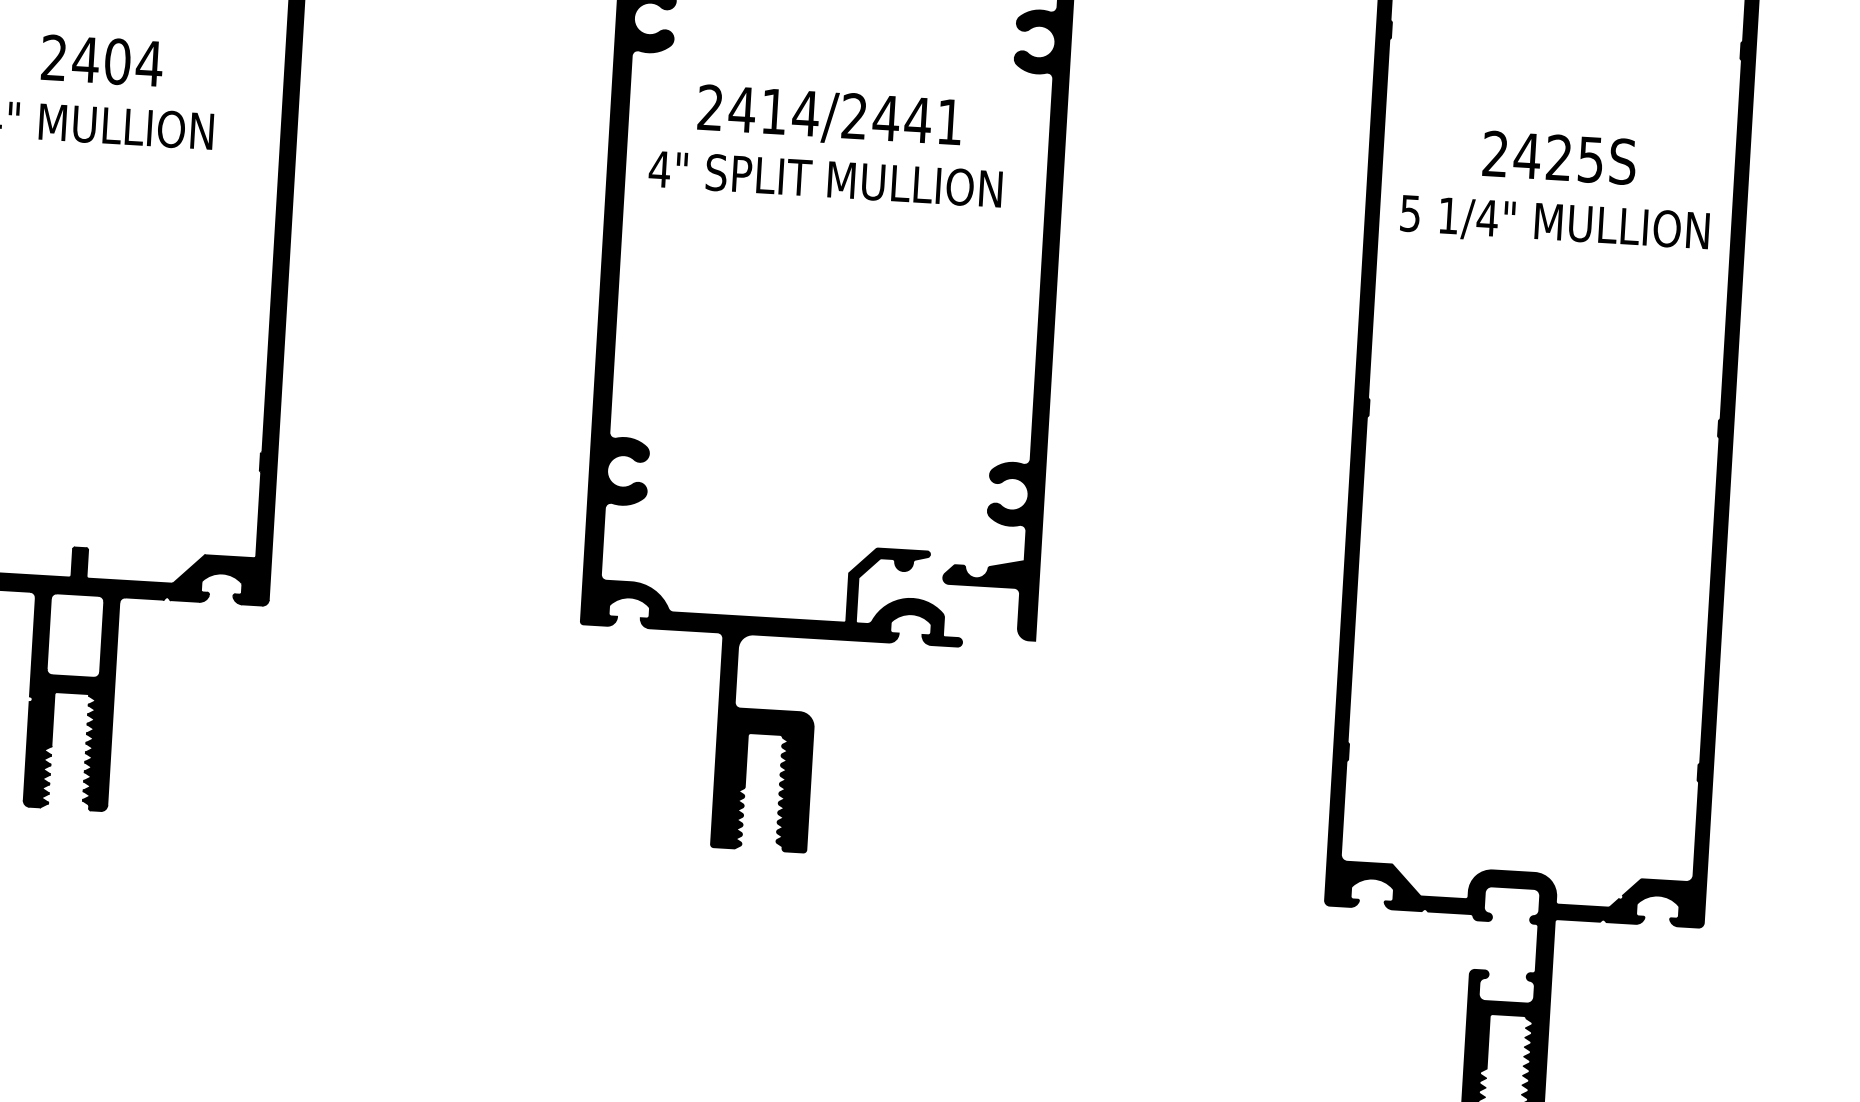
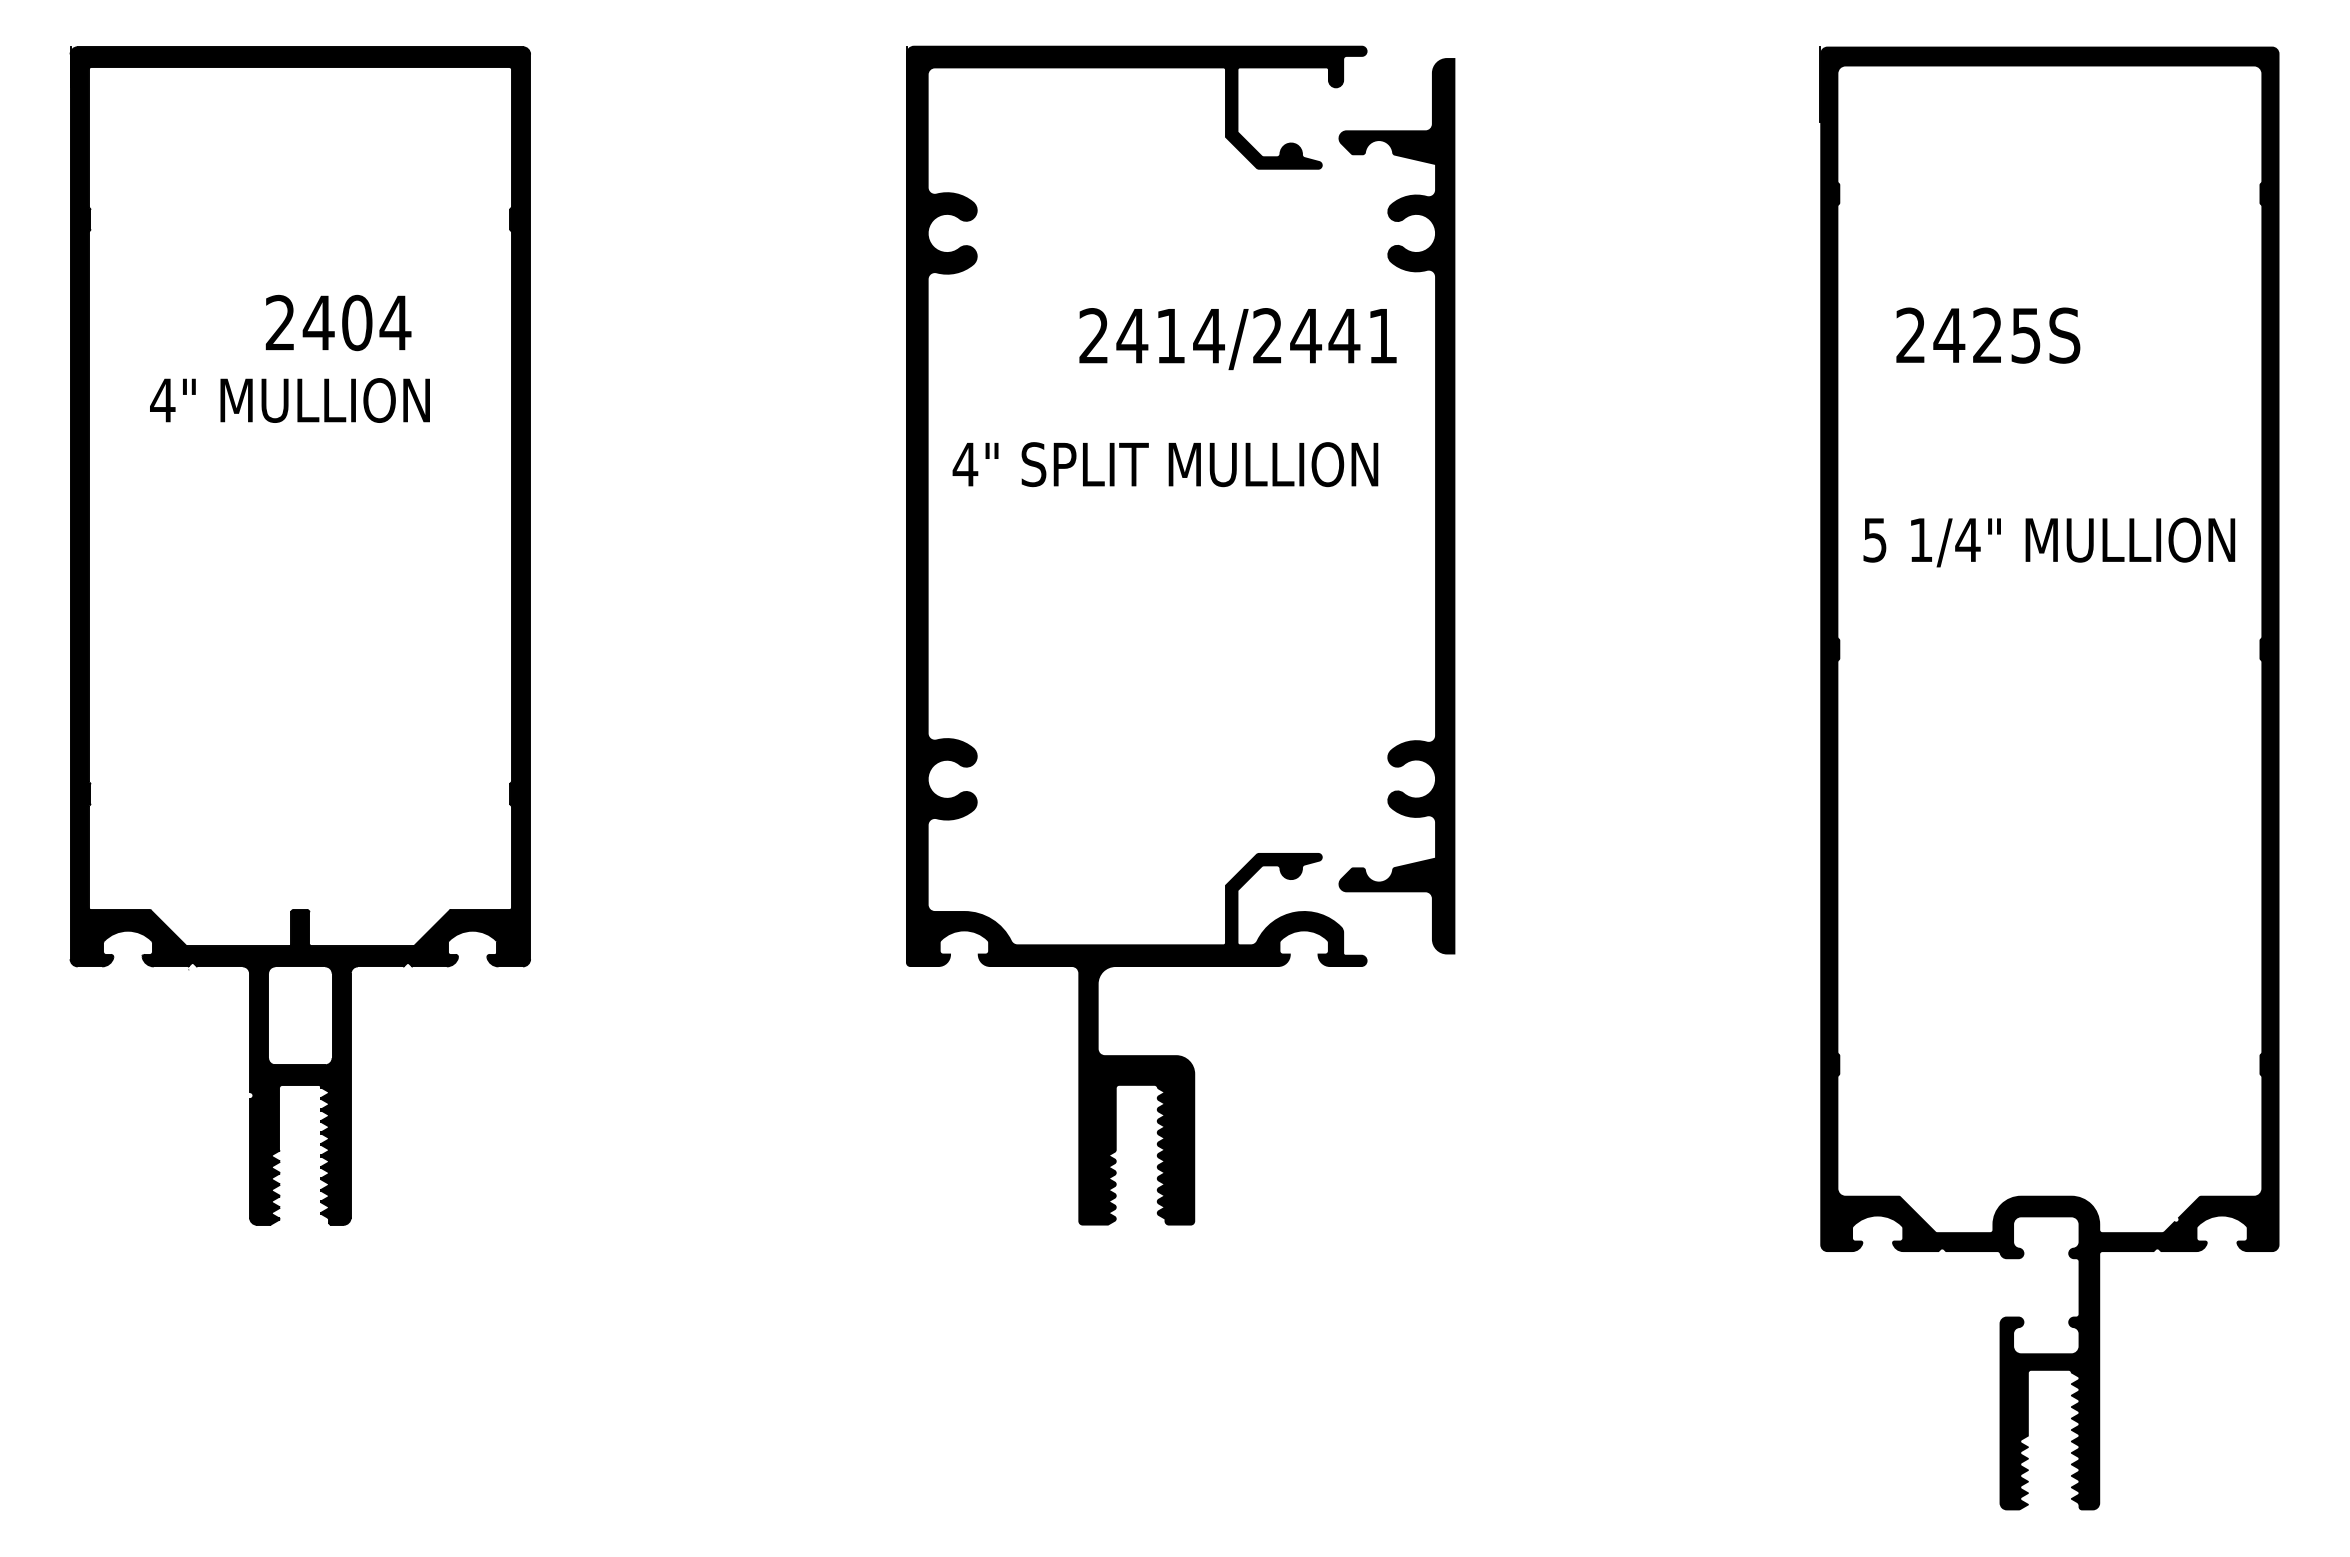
text: (102, 60) -> (338, 322), moved
text: (829, 117) -> (1237, 339), moved
text: (1559, 157) -> (1988, 335), moved
text: (825, 179) -> (1165, 464), moved
text: (1554, 224) -> (2049, 542), moved

